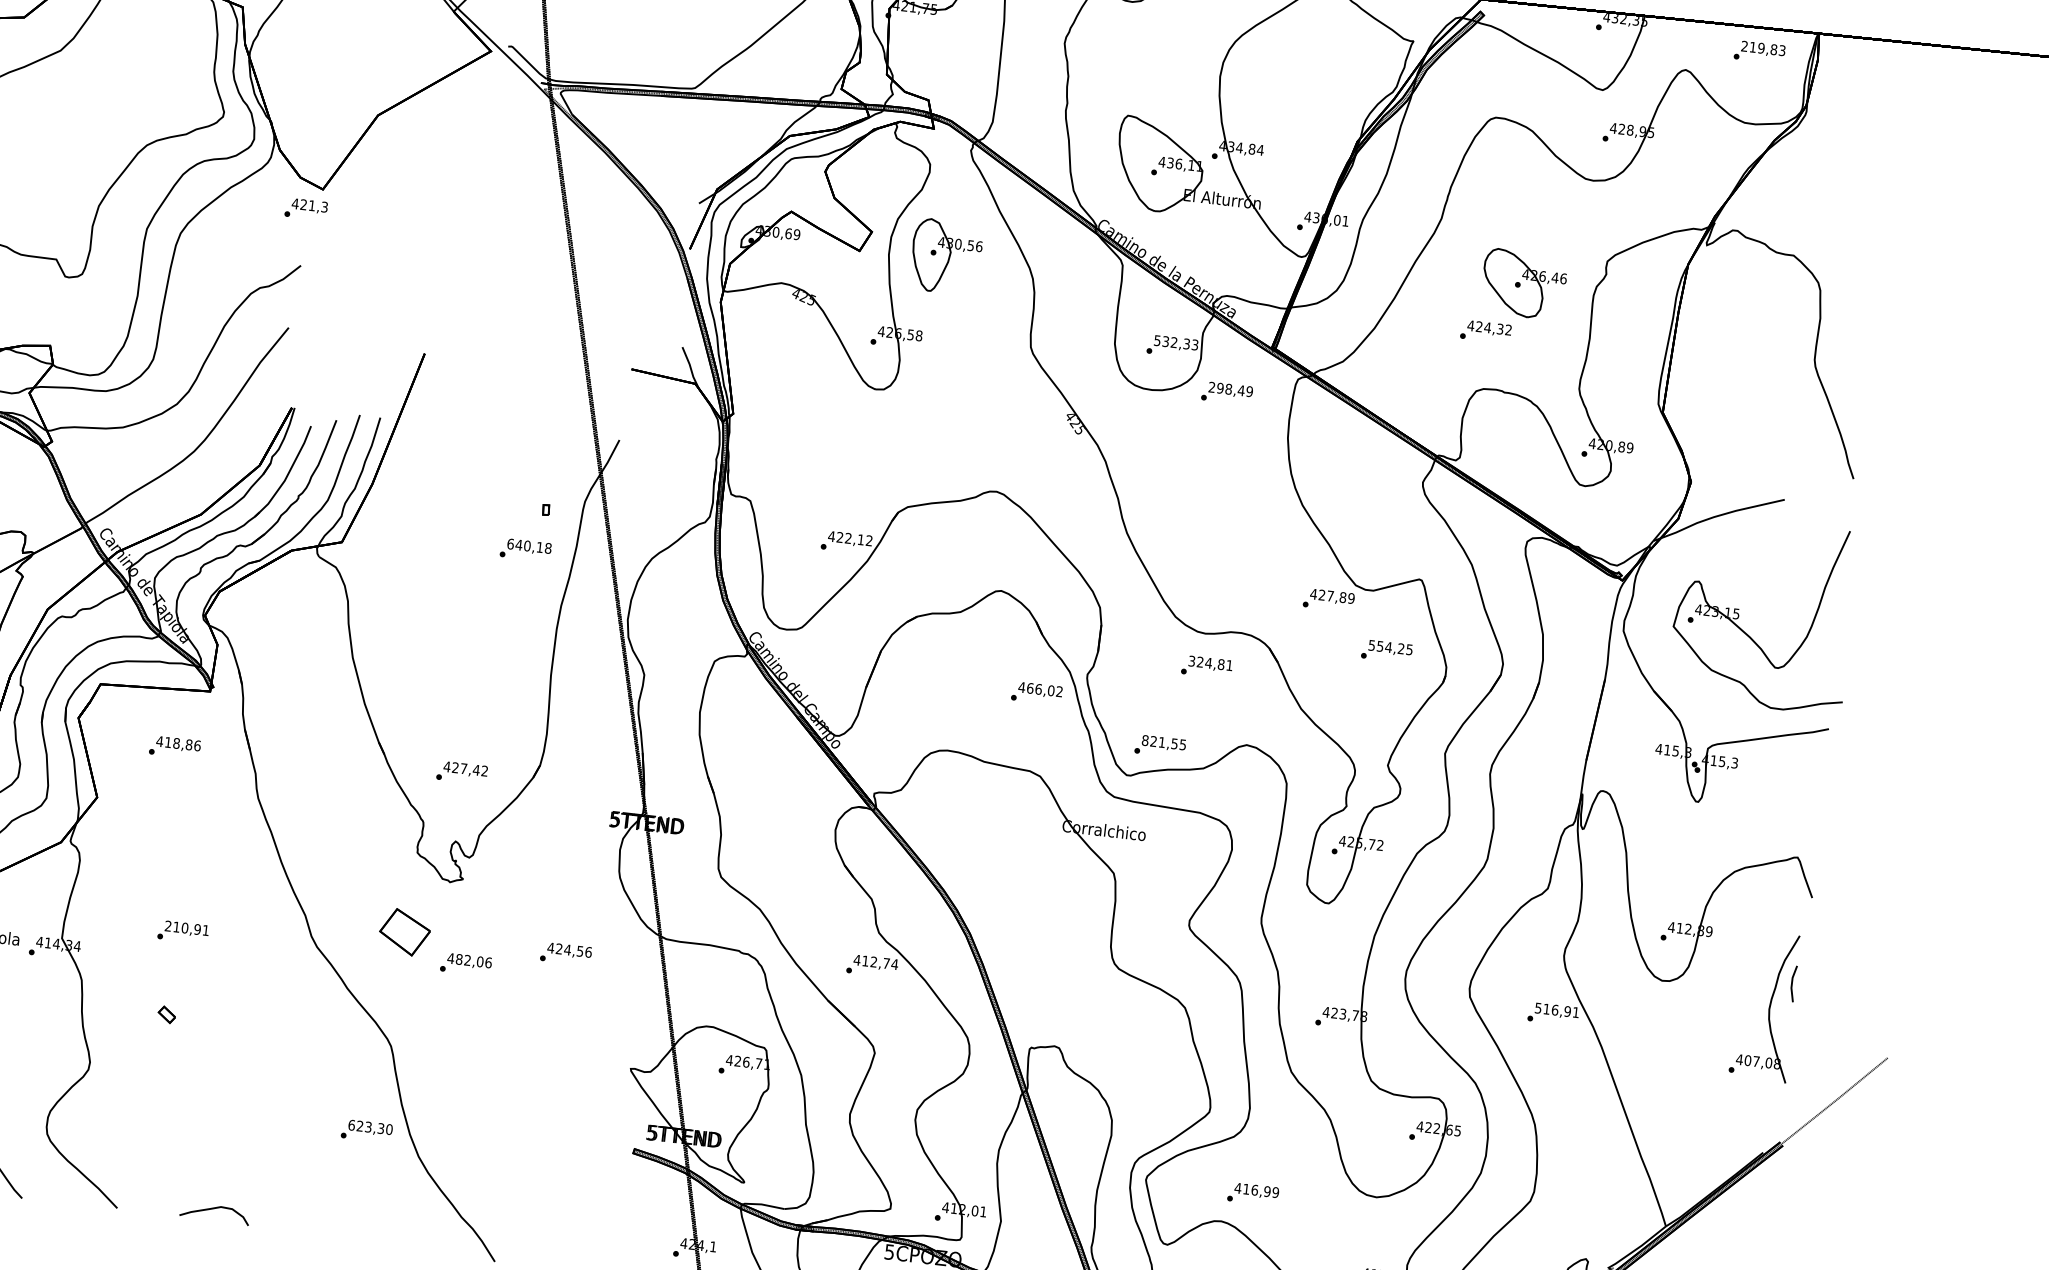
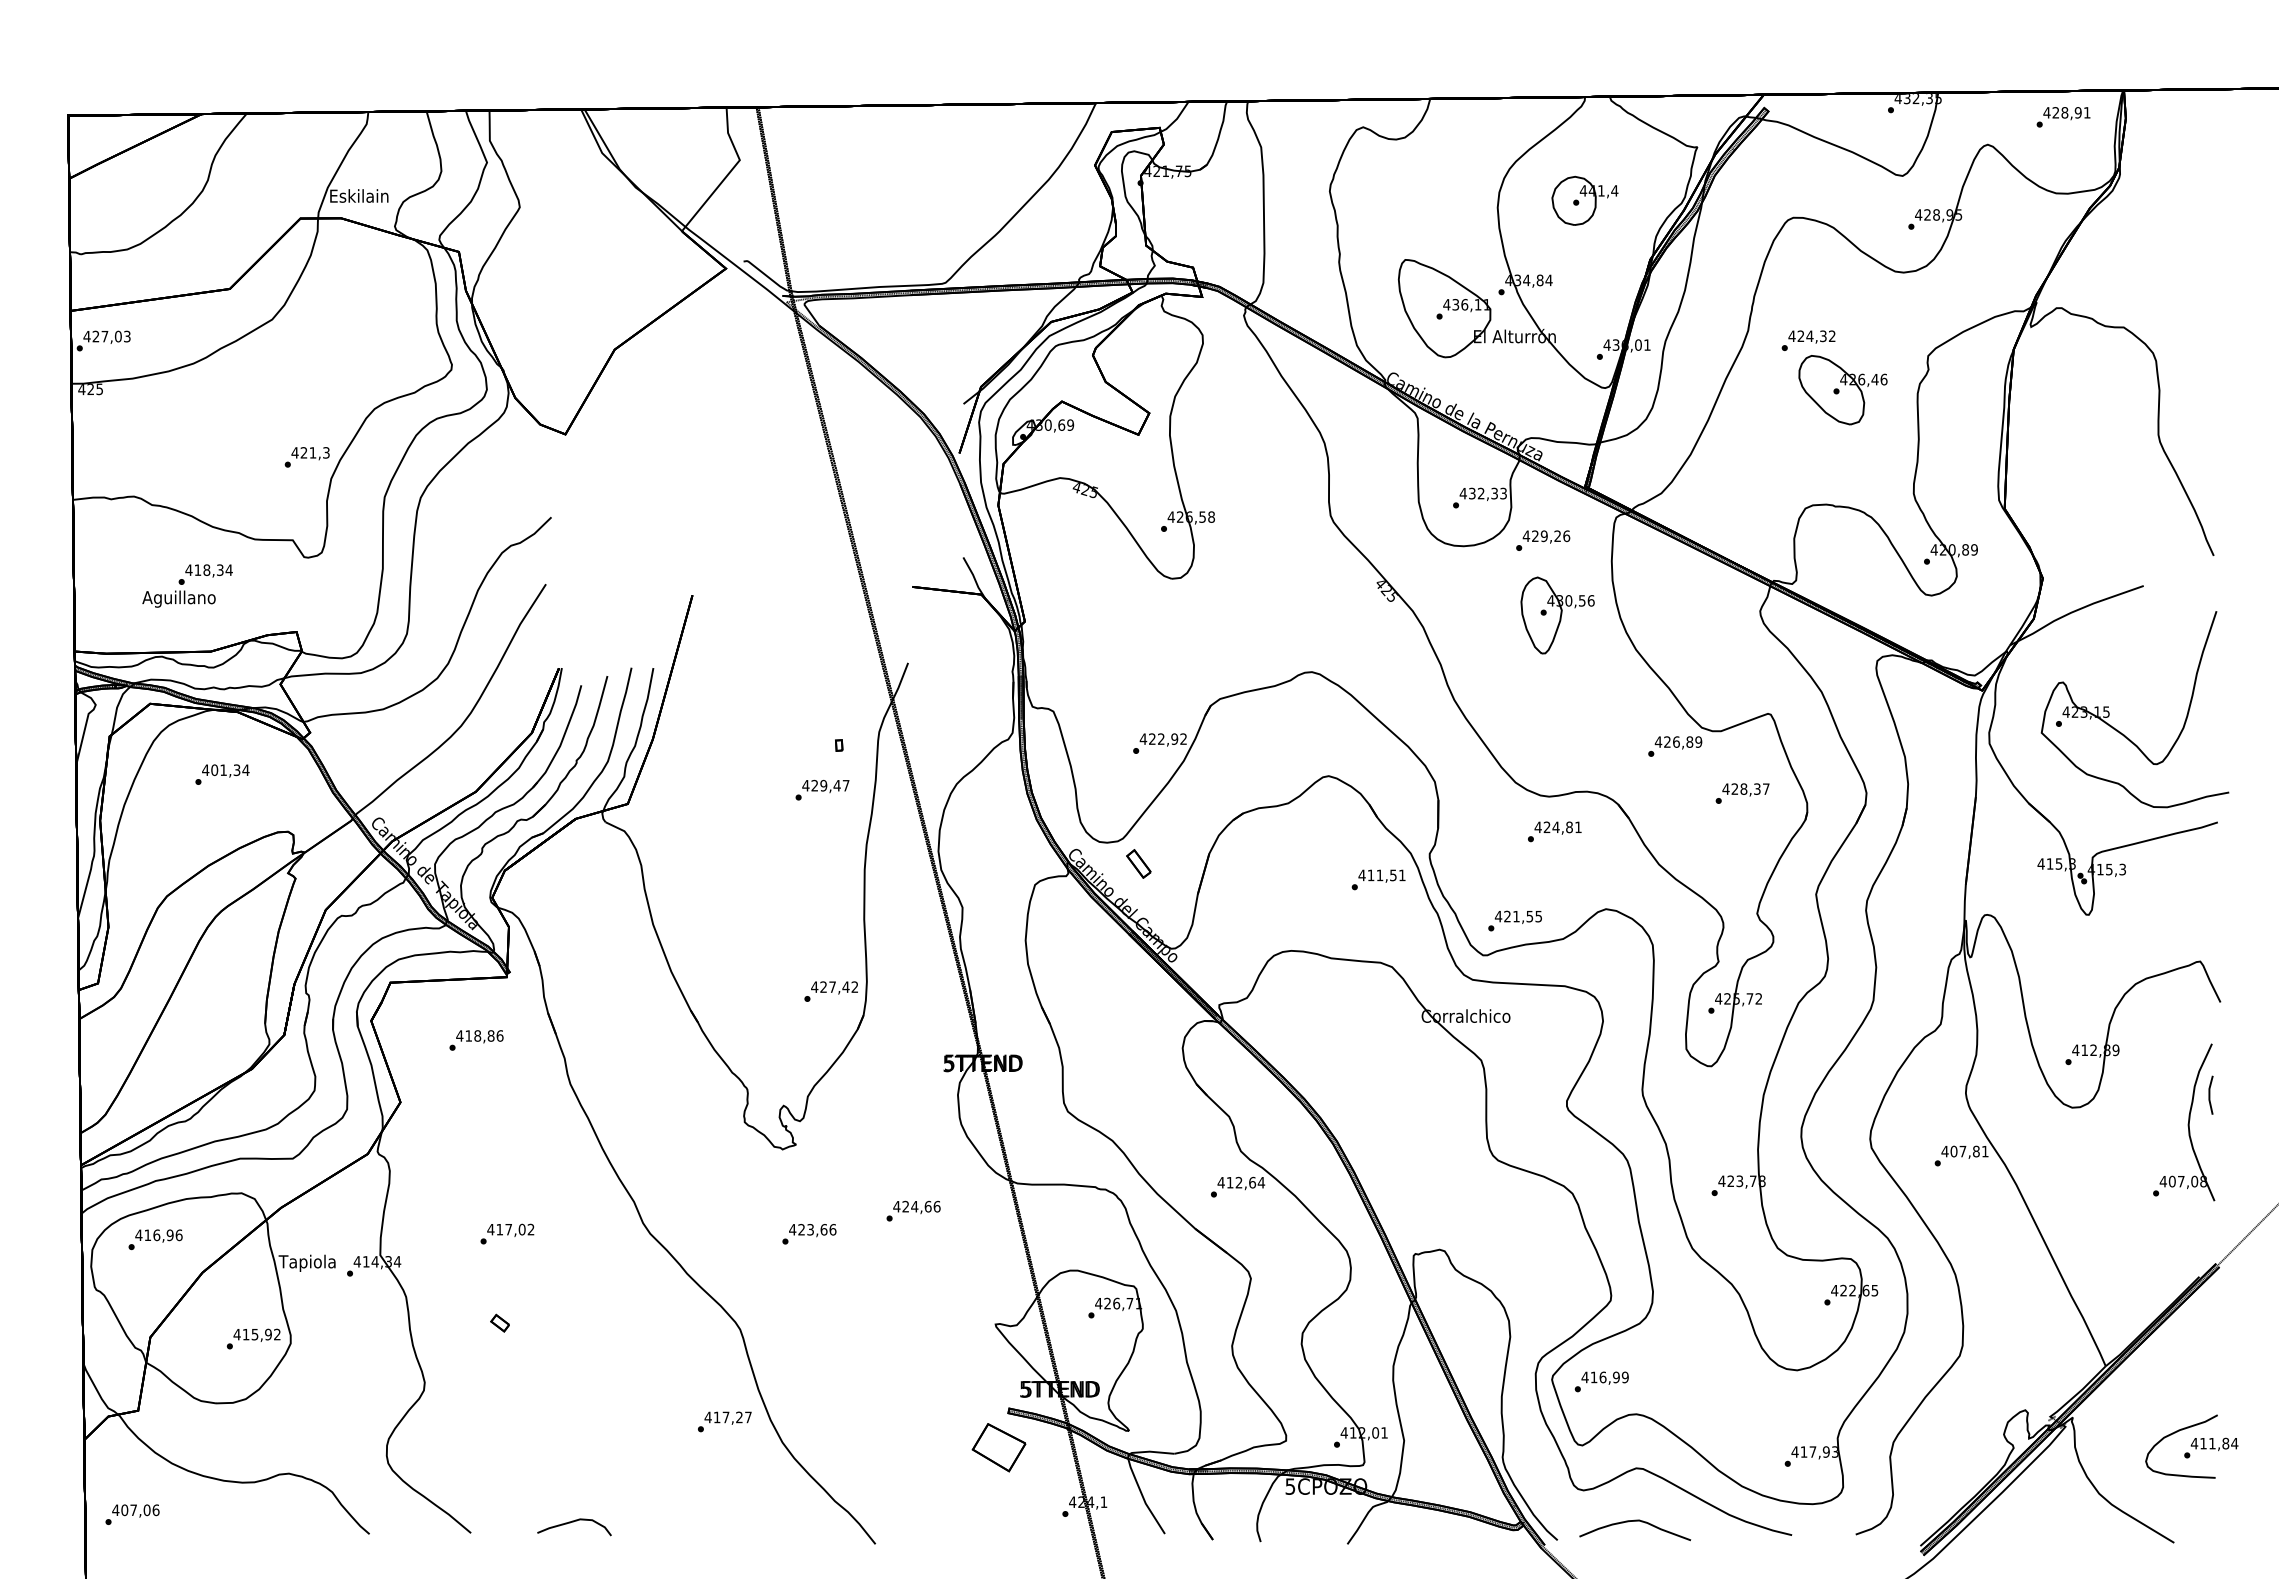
text: (1762, 48) -> (2066, 112), 219,83 -> 428,91
part: (1302, 79) -> (1584, 200), added
text: (305, 209) -> (306, 457), moved
part: (946, 256) -> (1557, 615), moved
text: (1485, 331) -> (1808, 340), moved
text: (1156, 340) -> (1462, 493), 532,33 -> 432,33
text: (1230, 389) -> (1546, 536), 298,49 -> 429,26
text: (860, 539) -> (1174, 738), 422,12 -> 422,92
text: (529, 546) -> (825, 785), 640,18 -> 429,47
text: (1330, 595) -> (1676, 741), 427,89 -> 426,89
text: (1390, 646) -> (1745, 788), 554,25 -> 428,37
part: (813, 652) -> (1138, 863), added
text: (1191, 661) -> (1537, 827), 324,81 -> 424,81
text: (1044, 690) -> (1386, 875), 466,02 -> 411,51
text: (1145, 740) -> (1498, 916), 821,55 -> 421,55
text: (461, 772) -> (830, 991), moved
text: (186, 928) -> (510, 1229), 210,91 -> 417,02
part: (404, 932) -> (998, 1447), moved
text: (579, 951) -> (927, 1206), 424,56 -> 424,66
text: (469, 960) -> (812, 1229), 482,06 -> 423,66
text: (886, 963) -> (1252, 1182), 412,74 -> 412,64
text: (1552, 1009) -> (1960, 1151), 516,91 -> 407,81
text: (369, 1127) -> (727, 1417), 623,30 -> 417,27
text: (1252, 1193) -> (1601, 1381), moved

